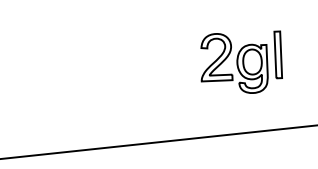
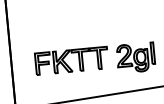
part: (99, 61) -> (70, 60), added

